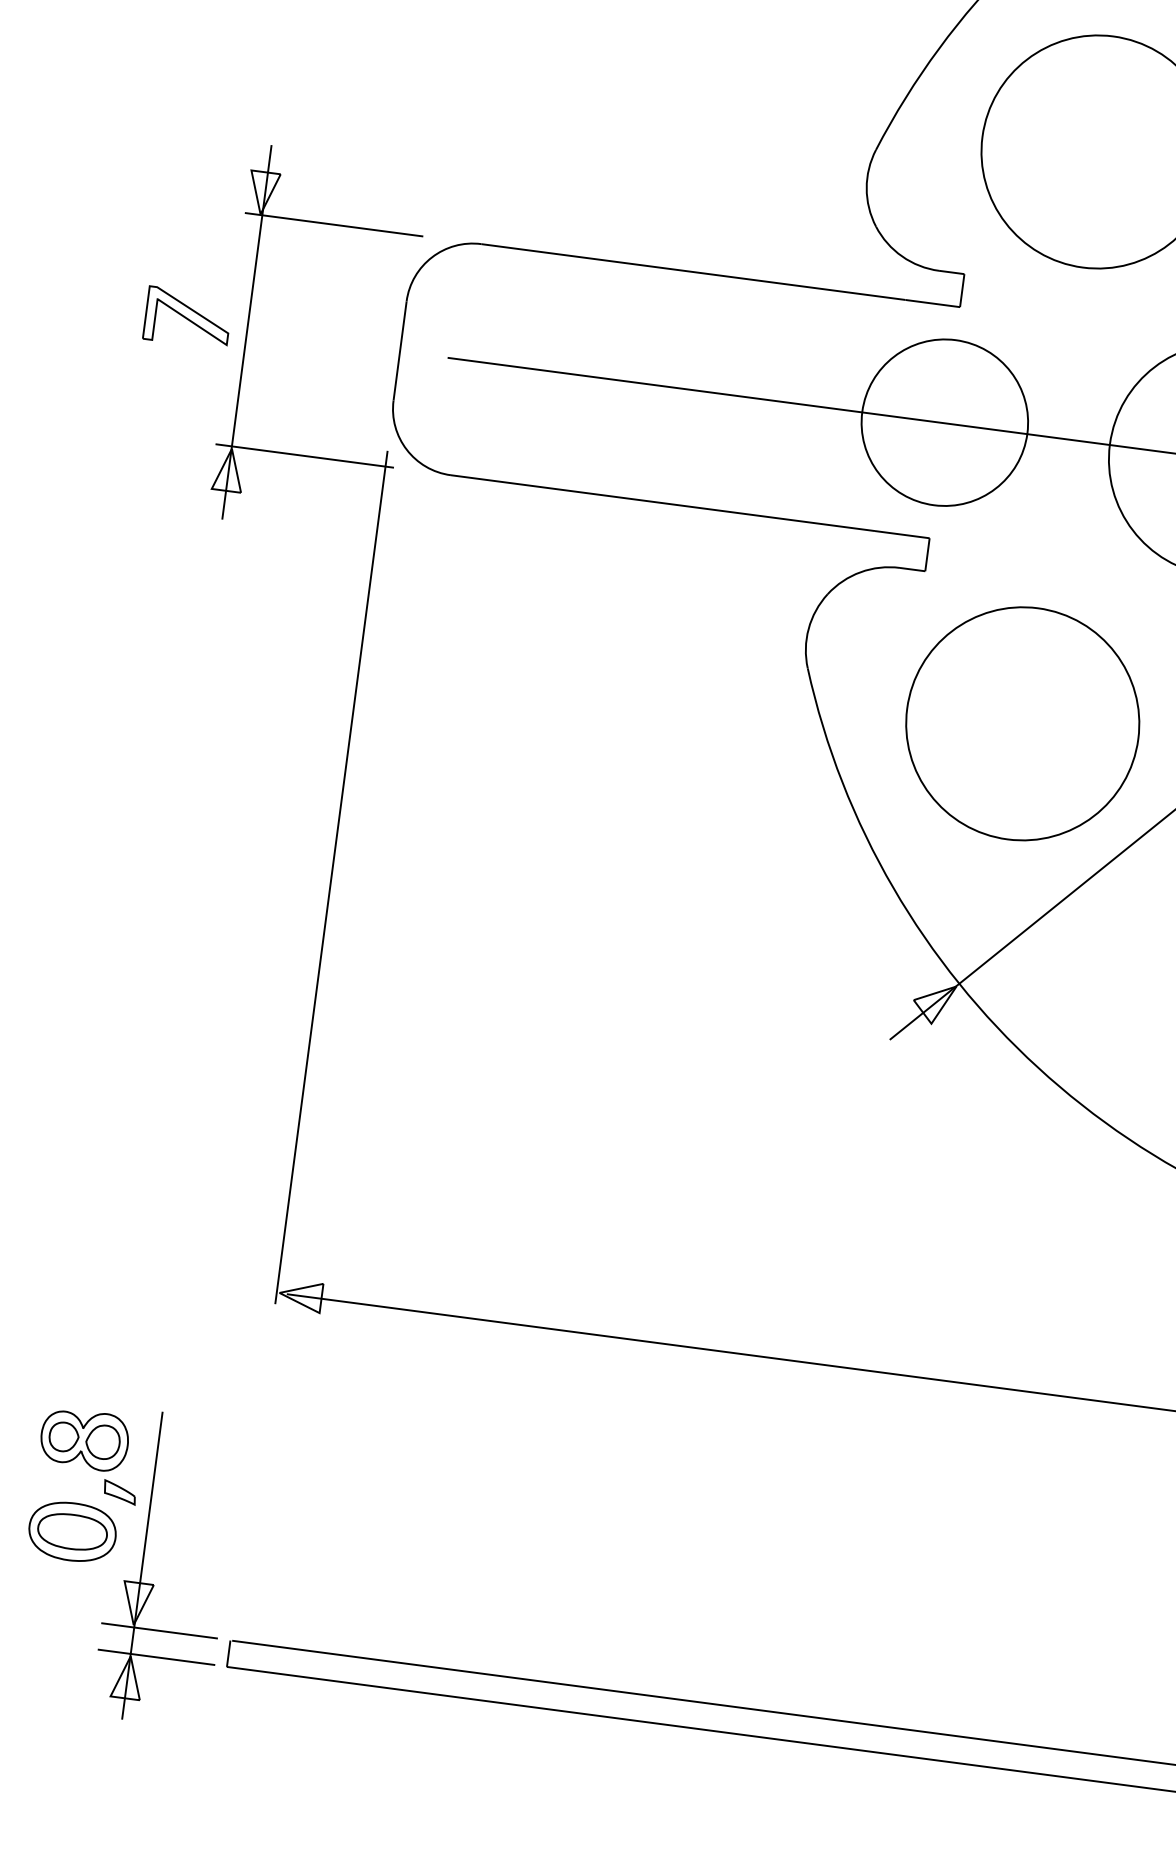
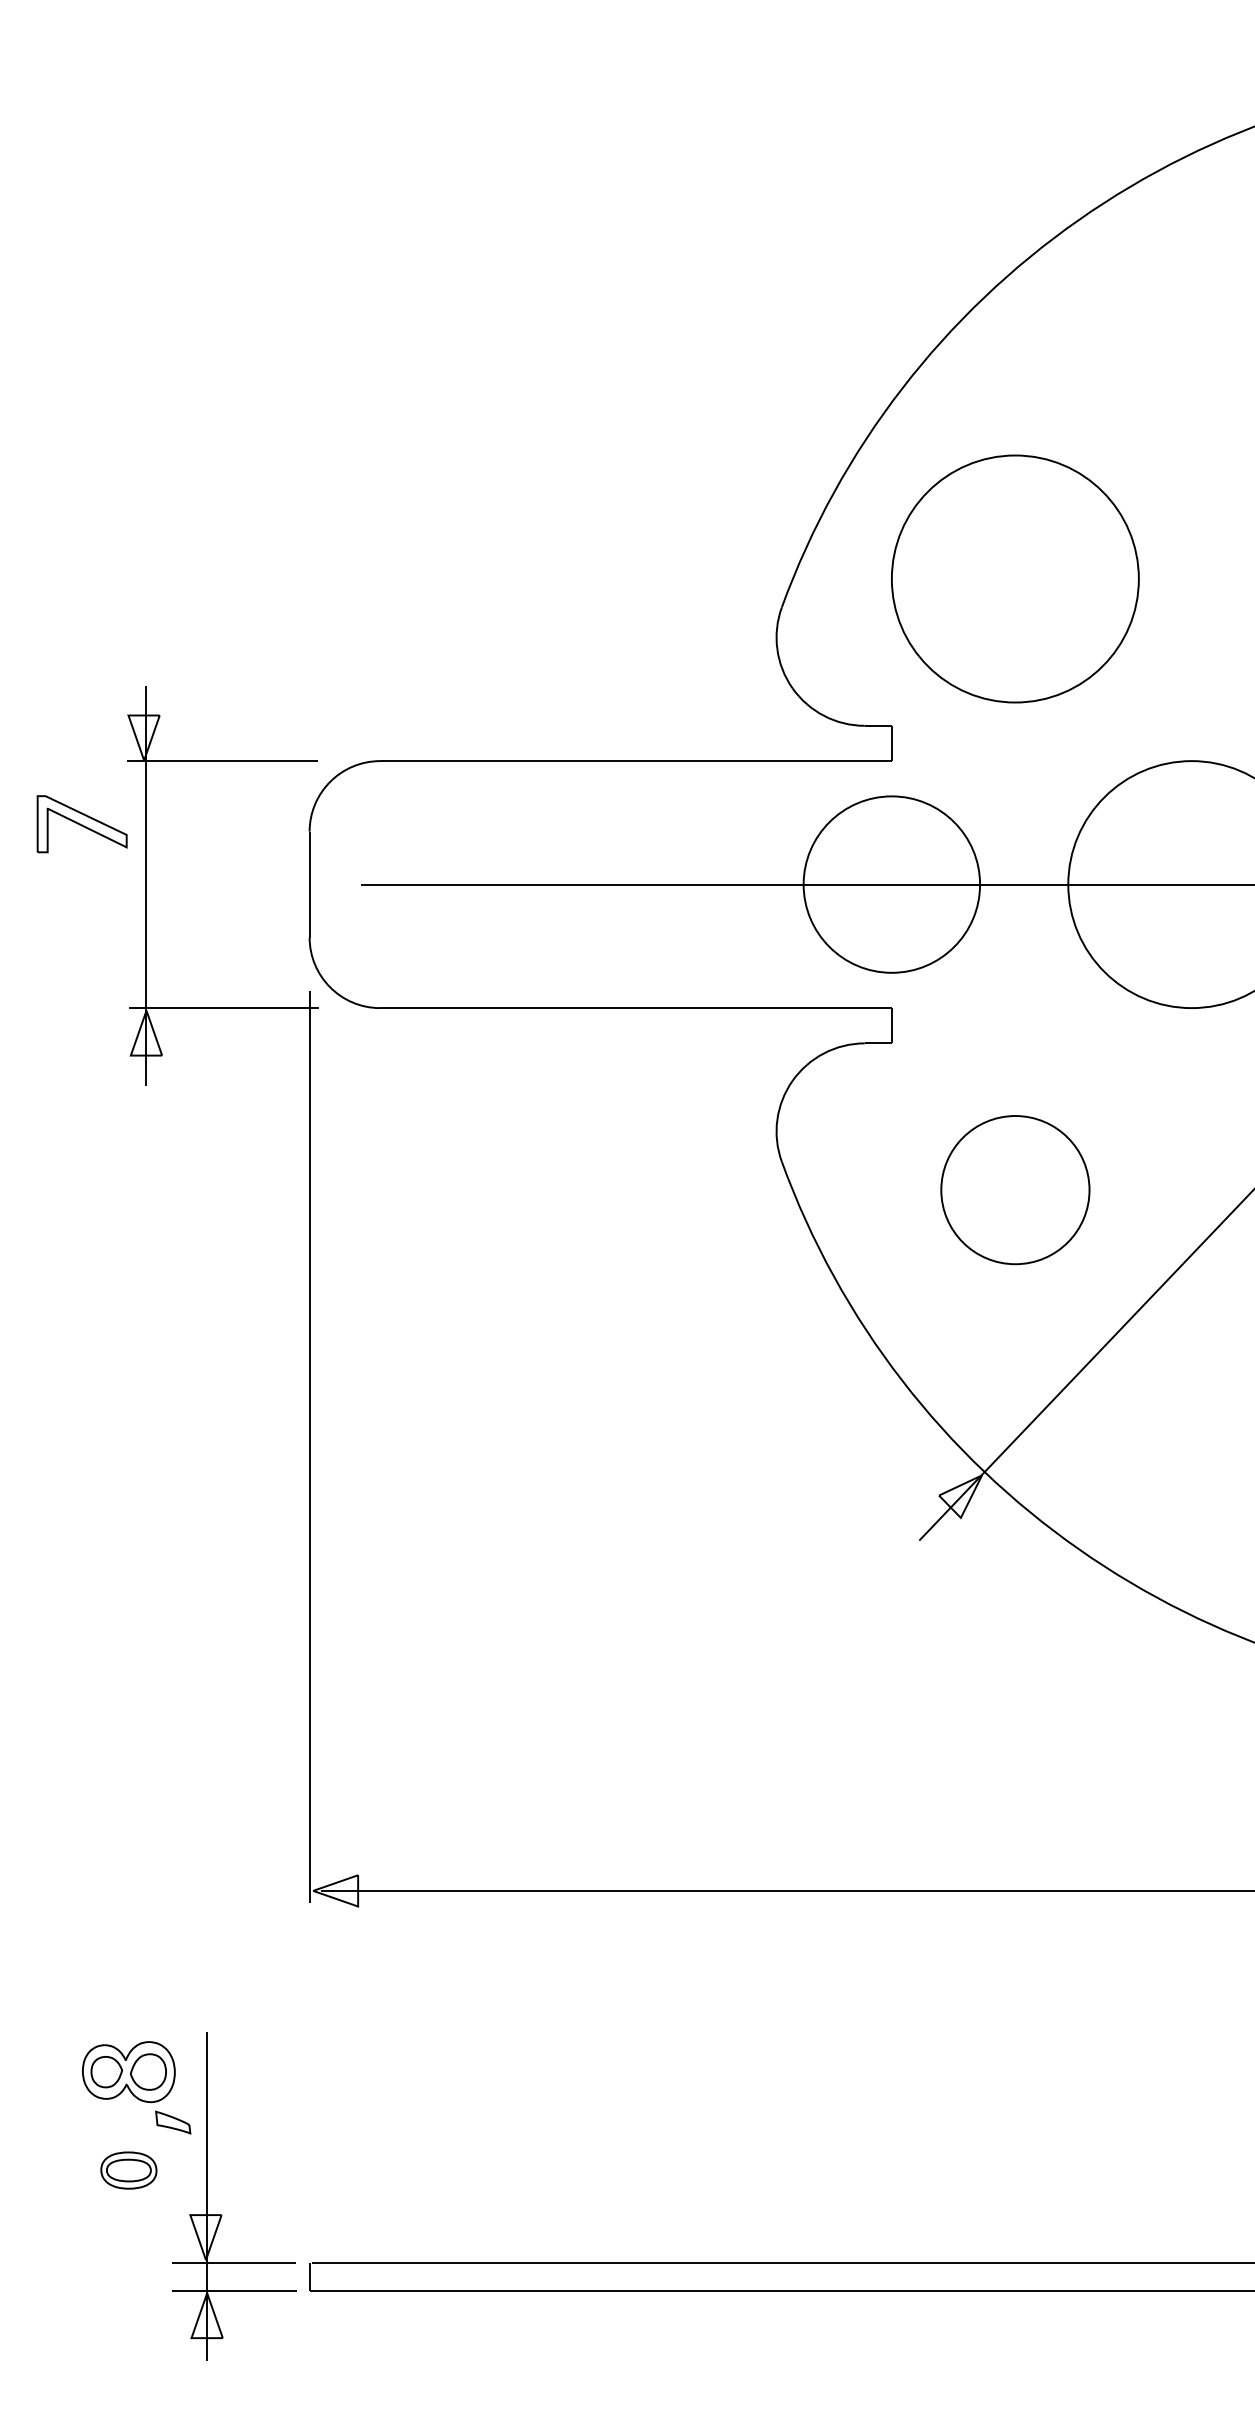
part: (187, 318) -> (81, 824), moved
part: (1022, 723) -> (1015, 1189), size x0.6
part: (72, 1531) -> (128, 2170), size x0.6

